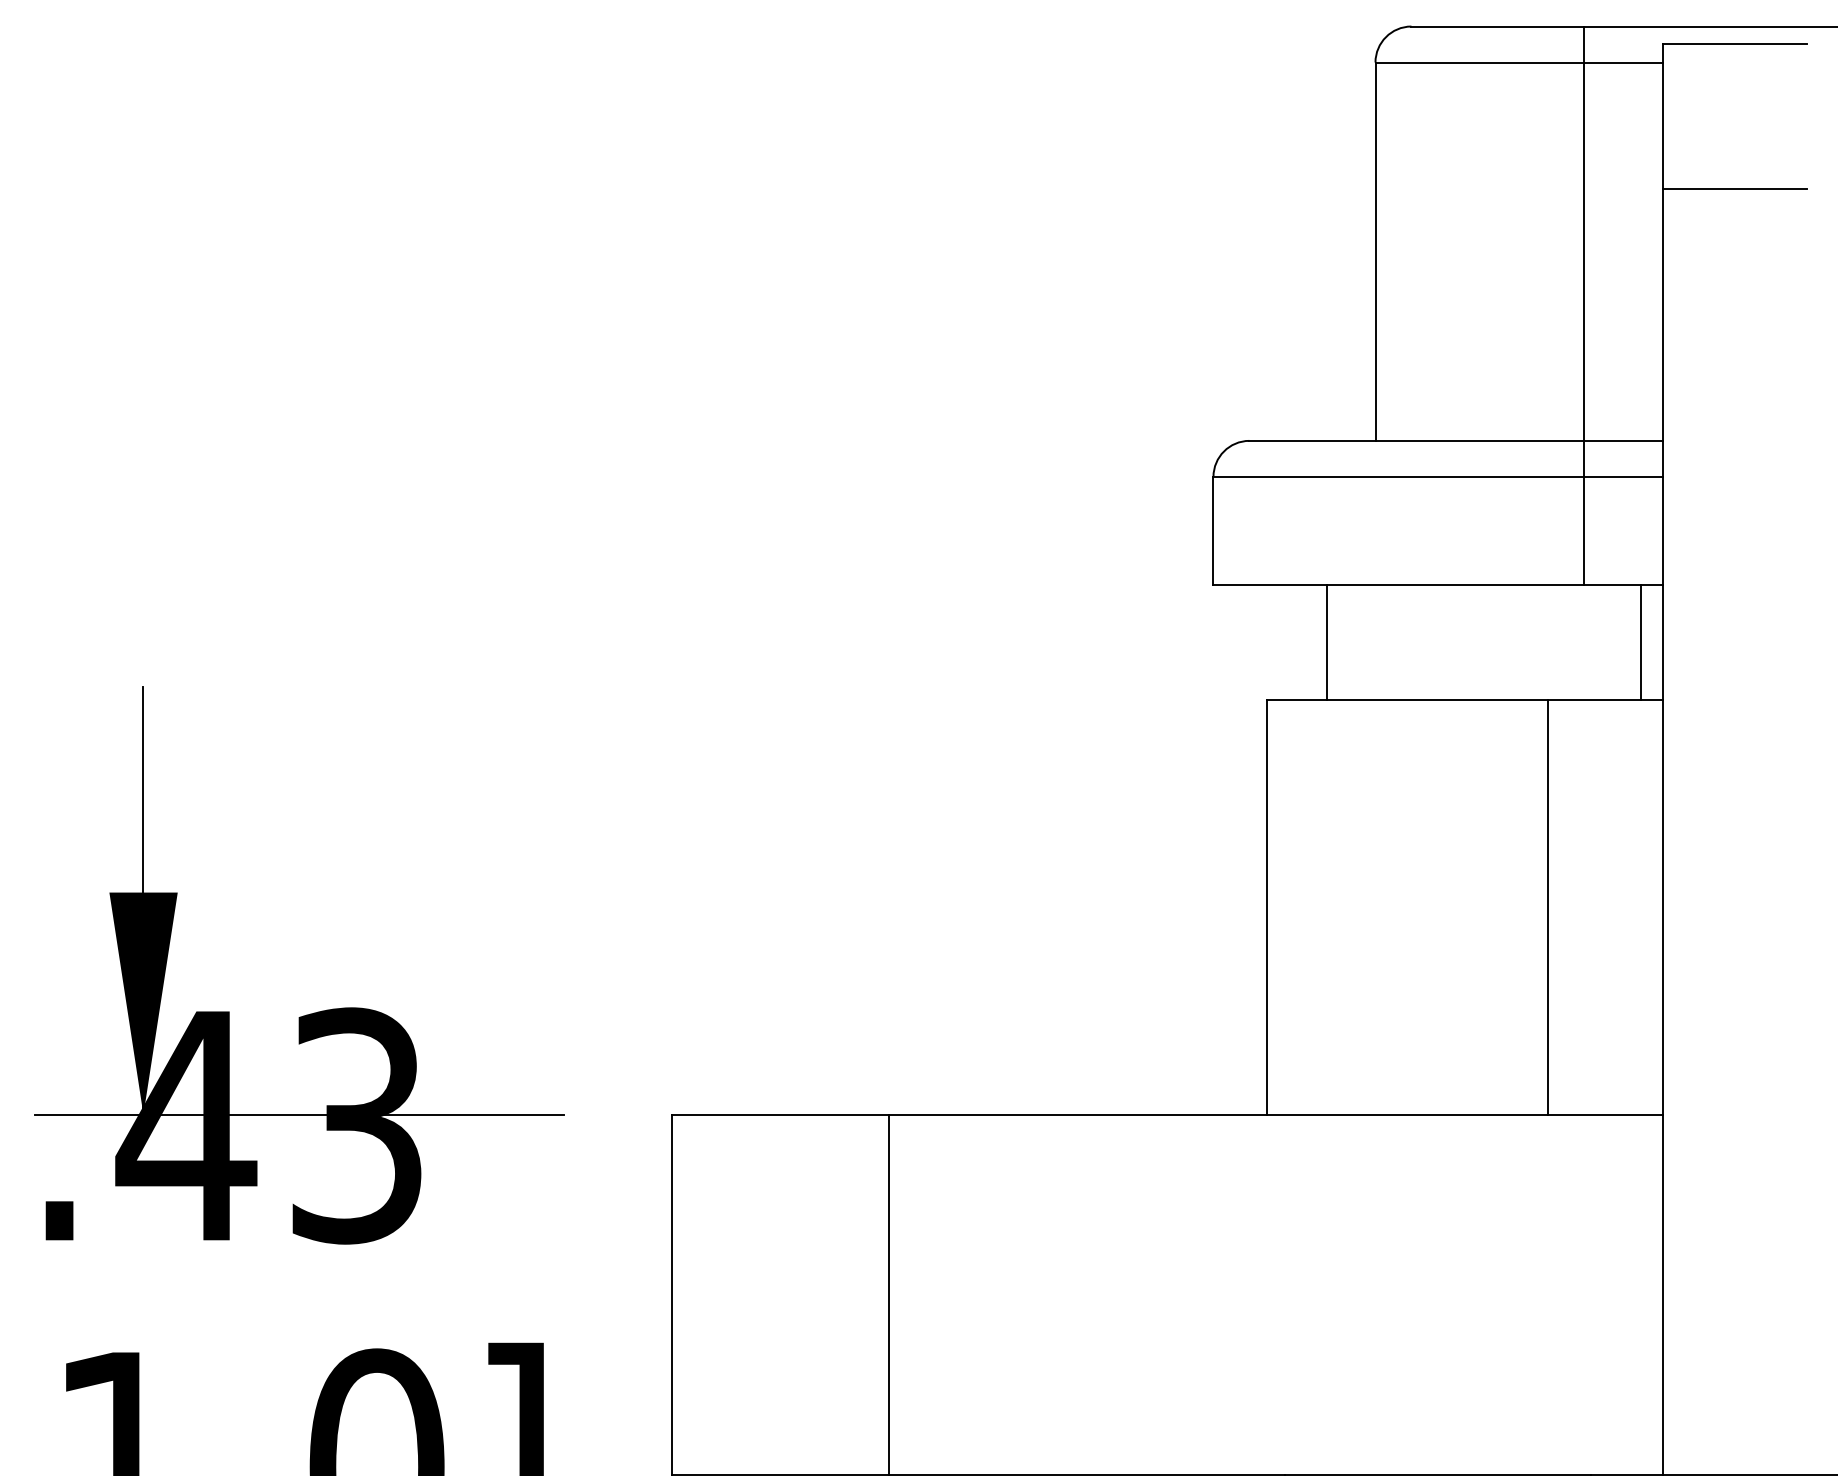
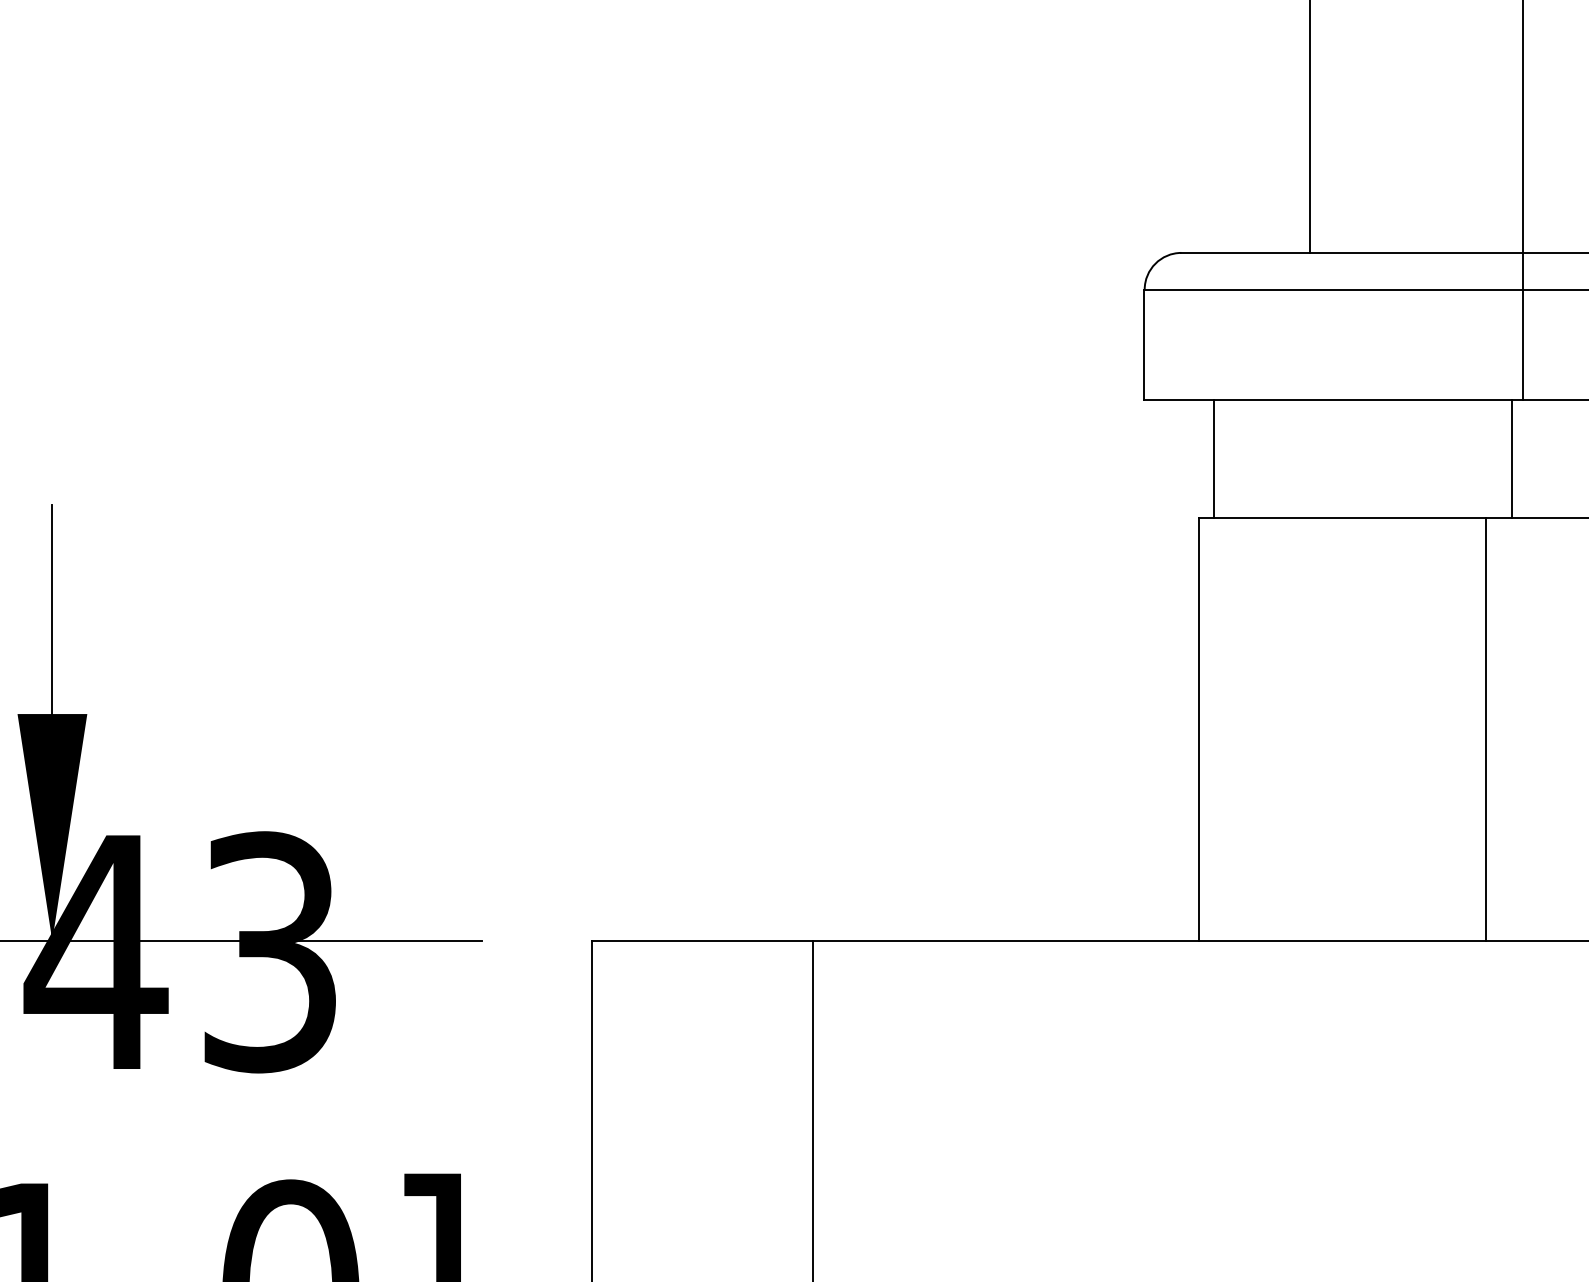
line: (1327, 642) -> (1214, 458), moved
line: (1641, 642) -> (1512, 458), moved

